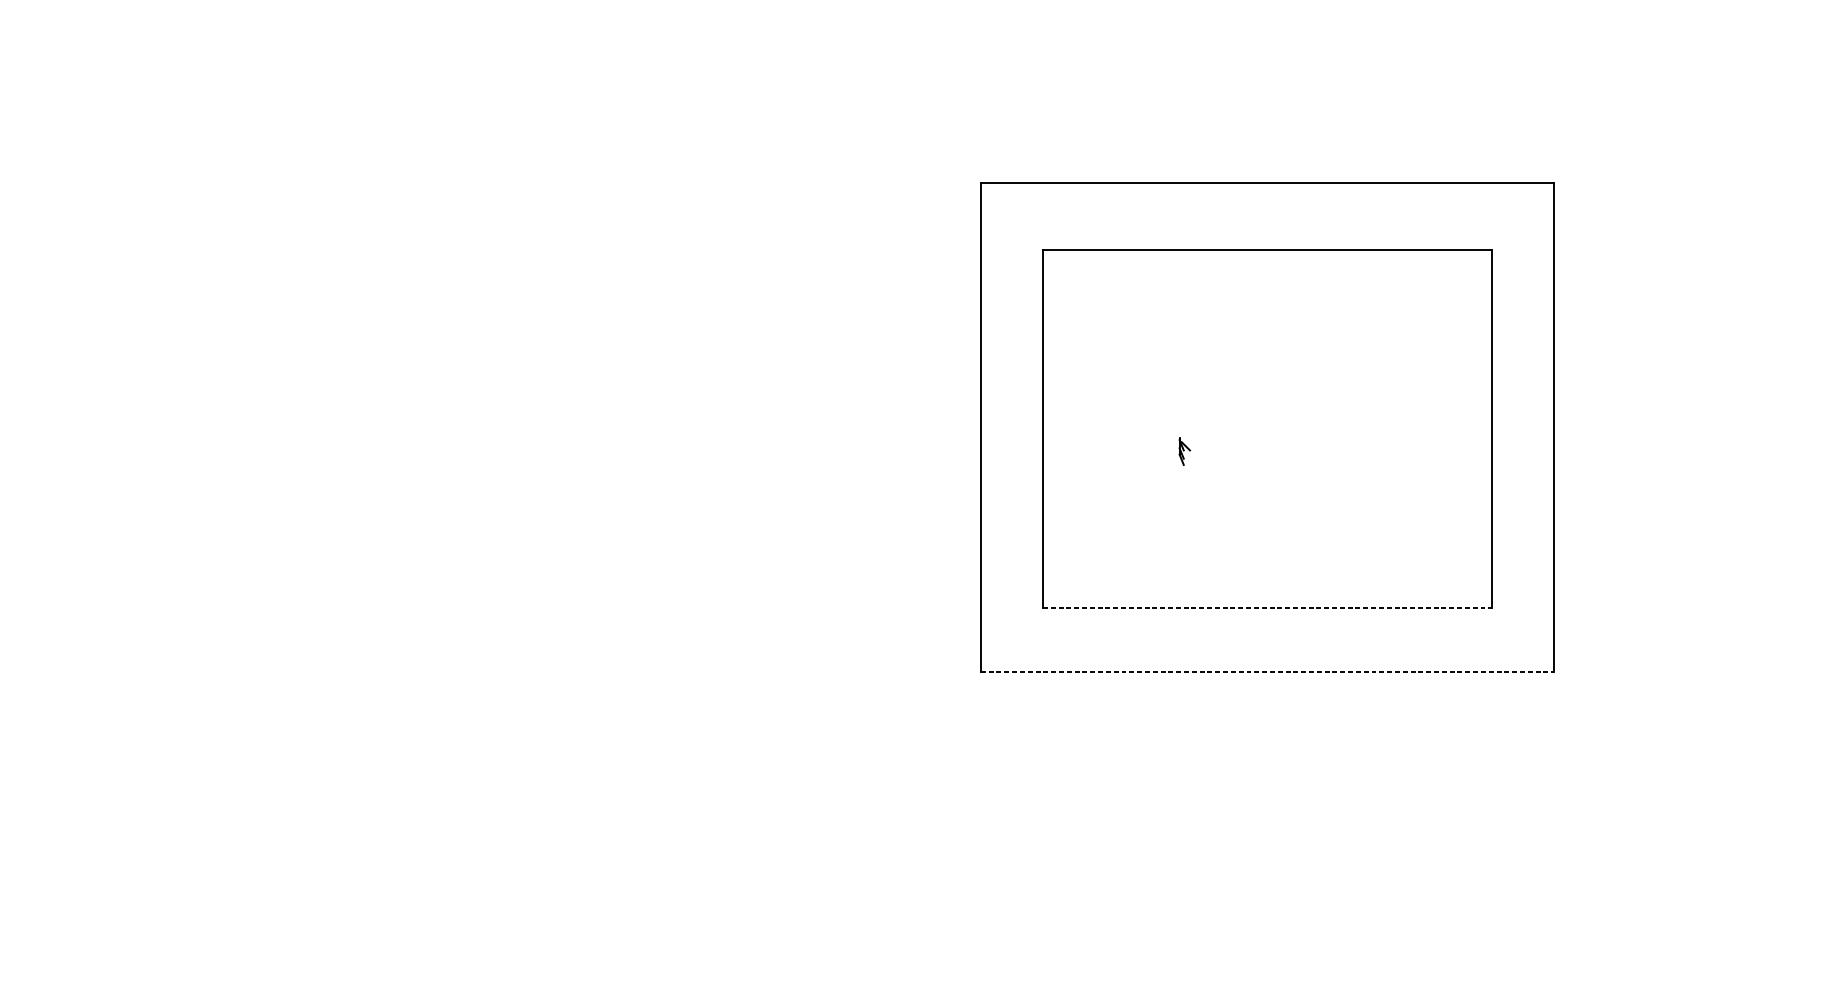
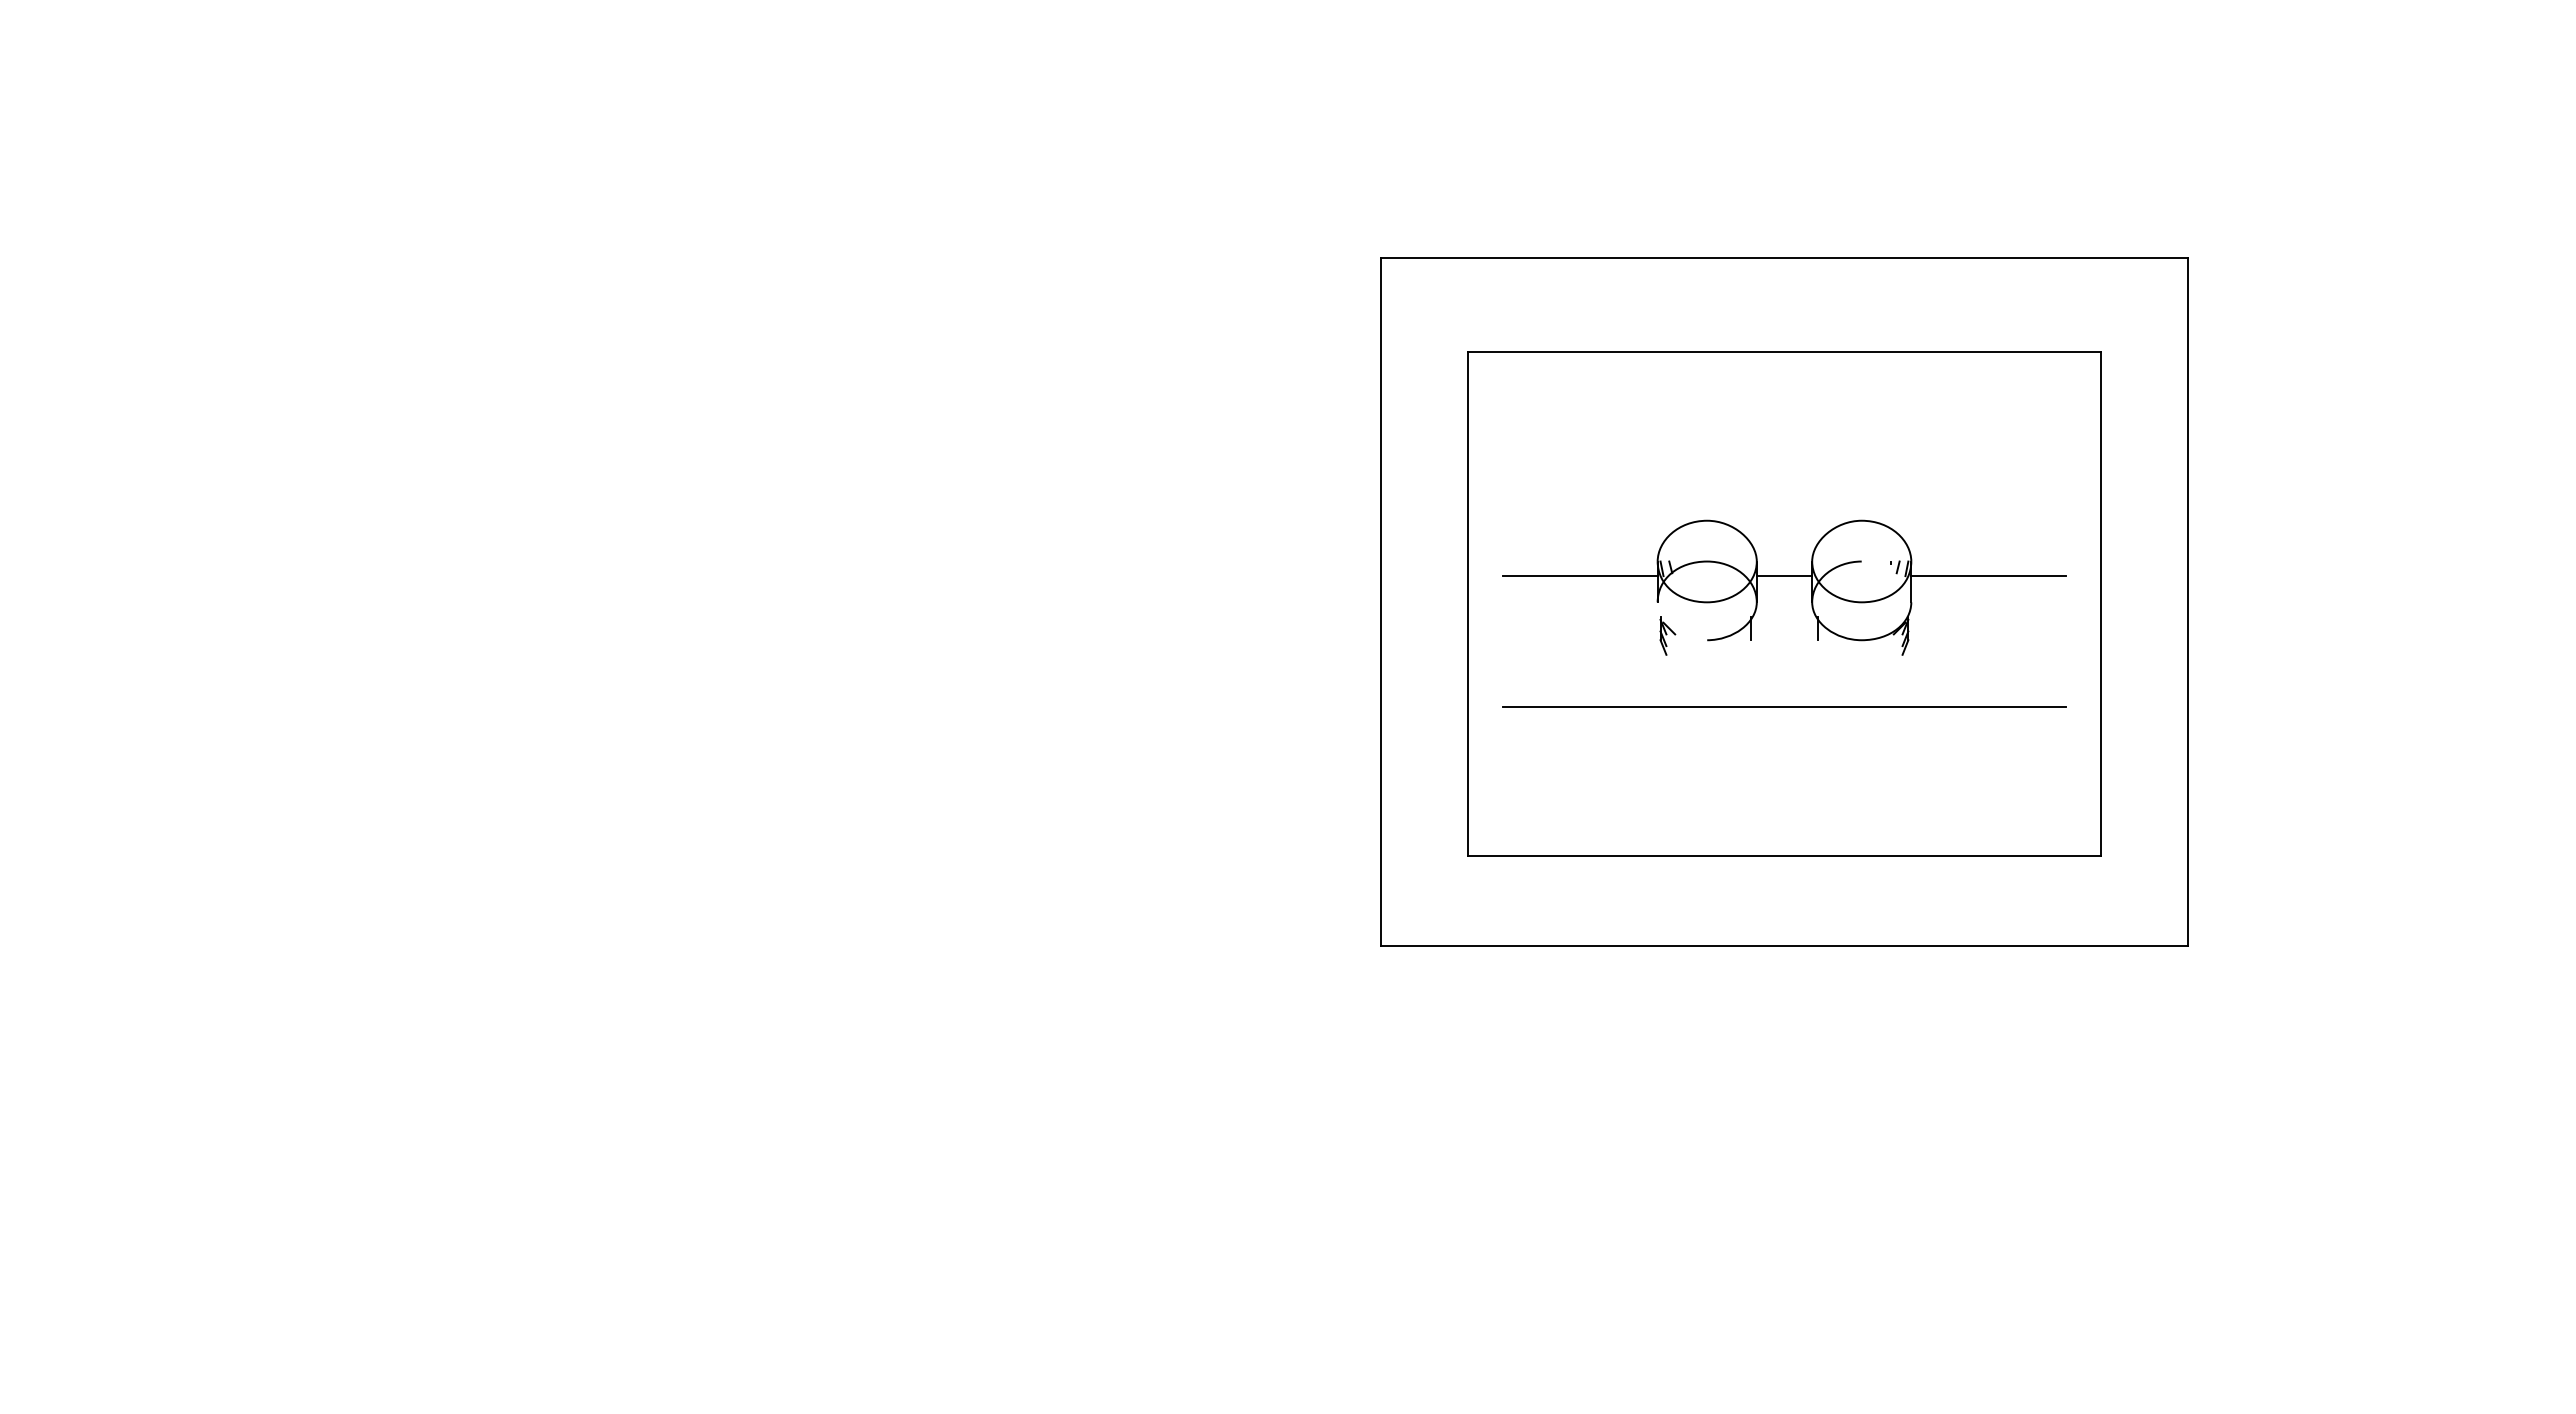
part: (1267, 409) -> (1784, 576), added
line: (1267, 501) -> (1784, 706), added
line: (1268, 607) -> (1785, 855), dashed -> solid
line: (1267, 672) -> (1784, 946), dashed -> solid

